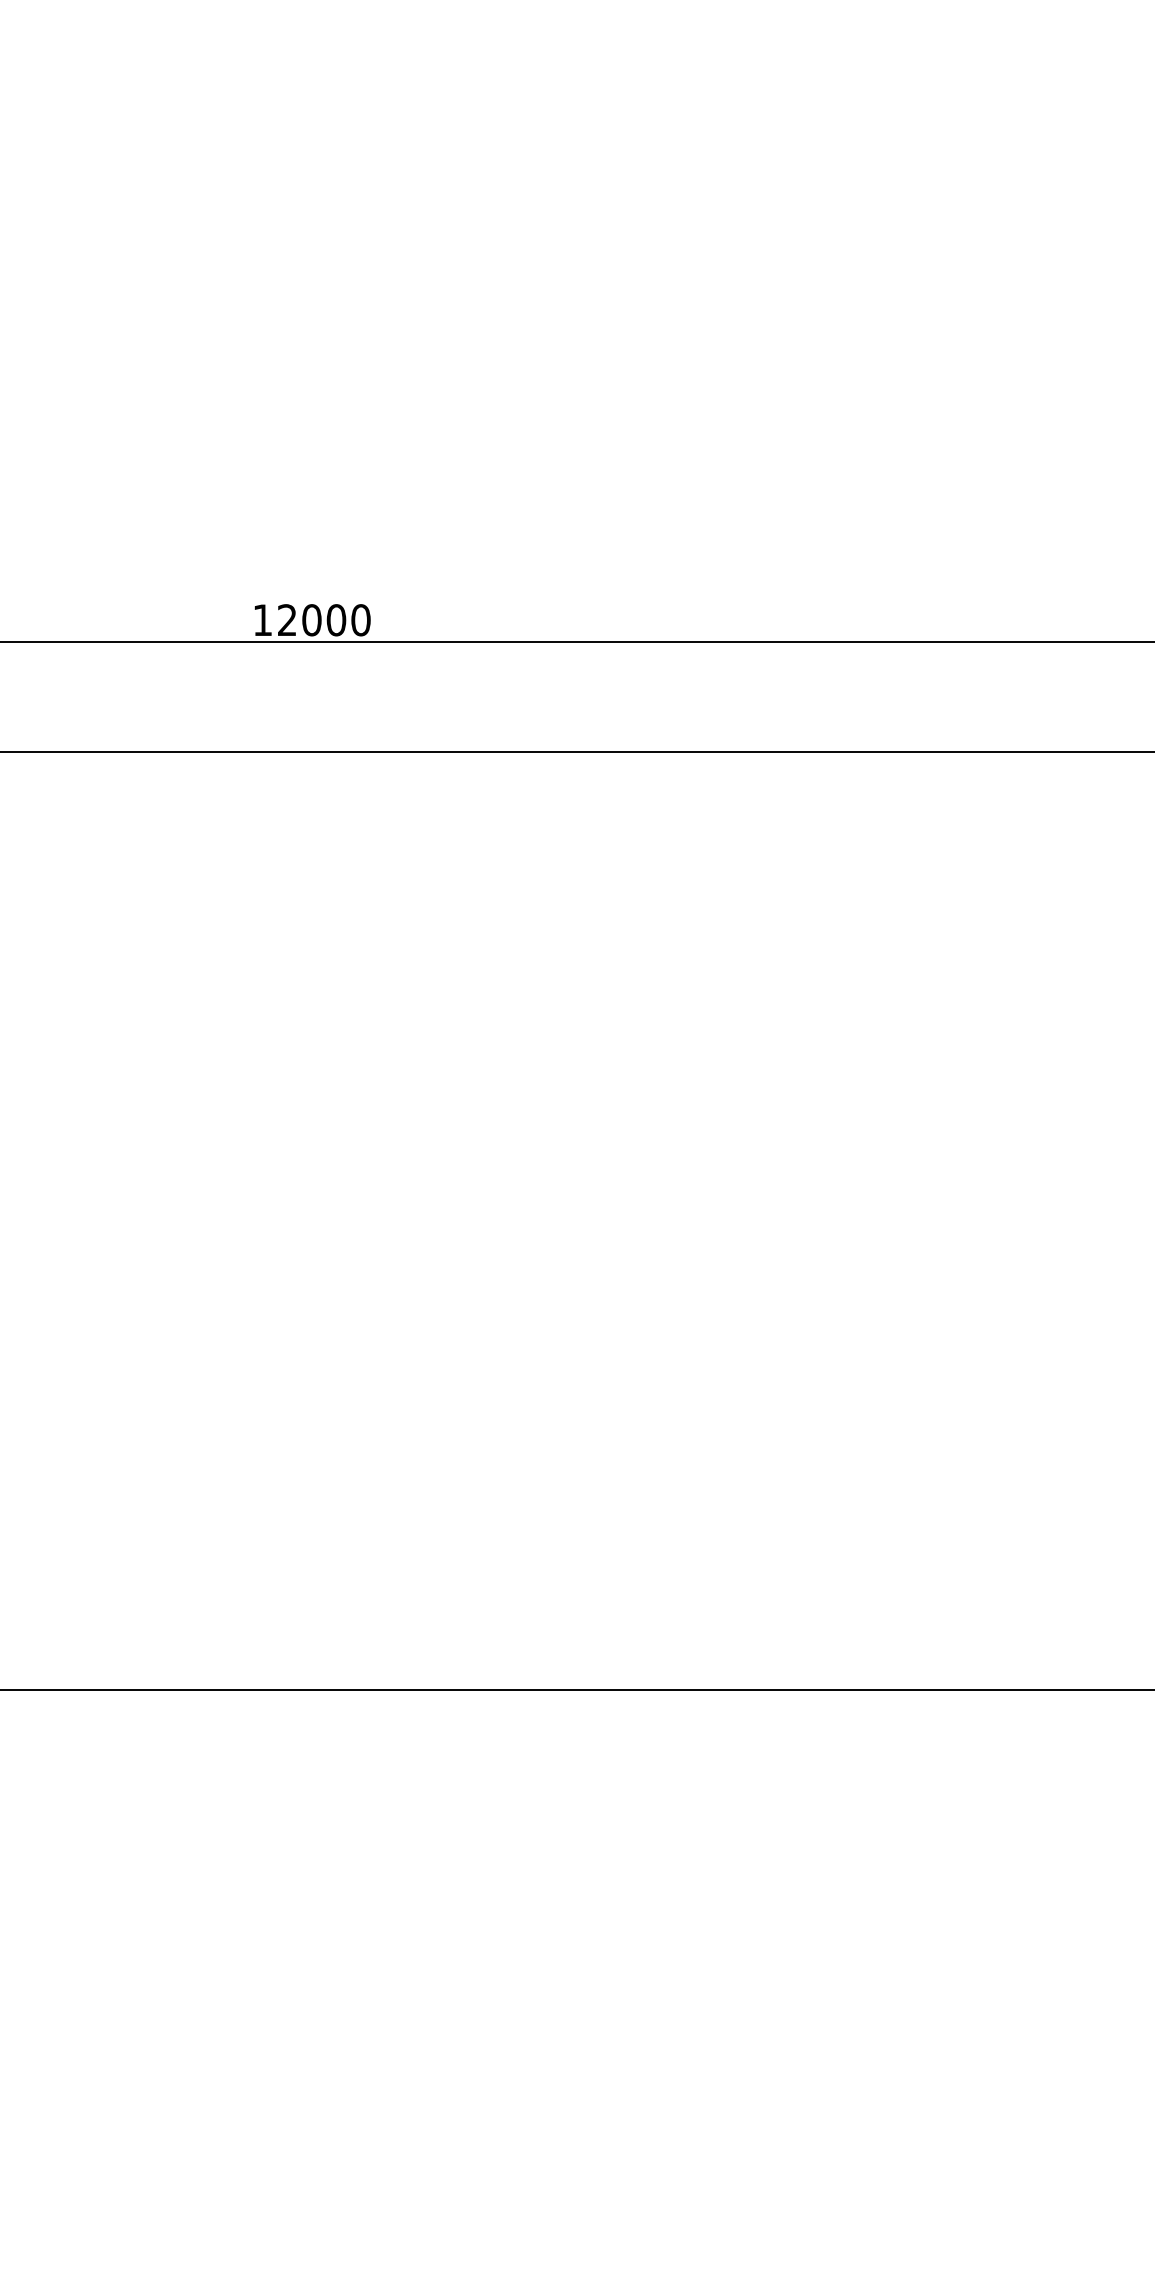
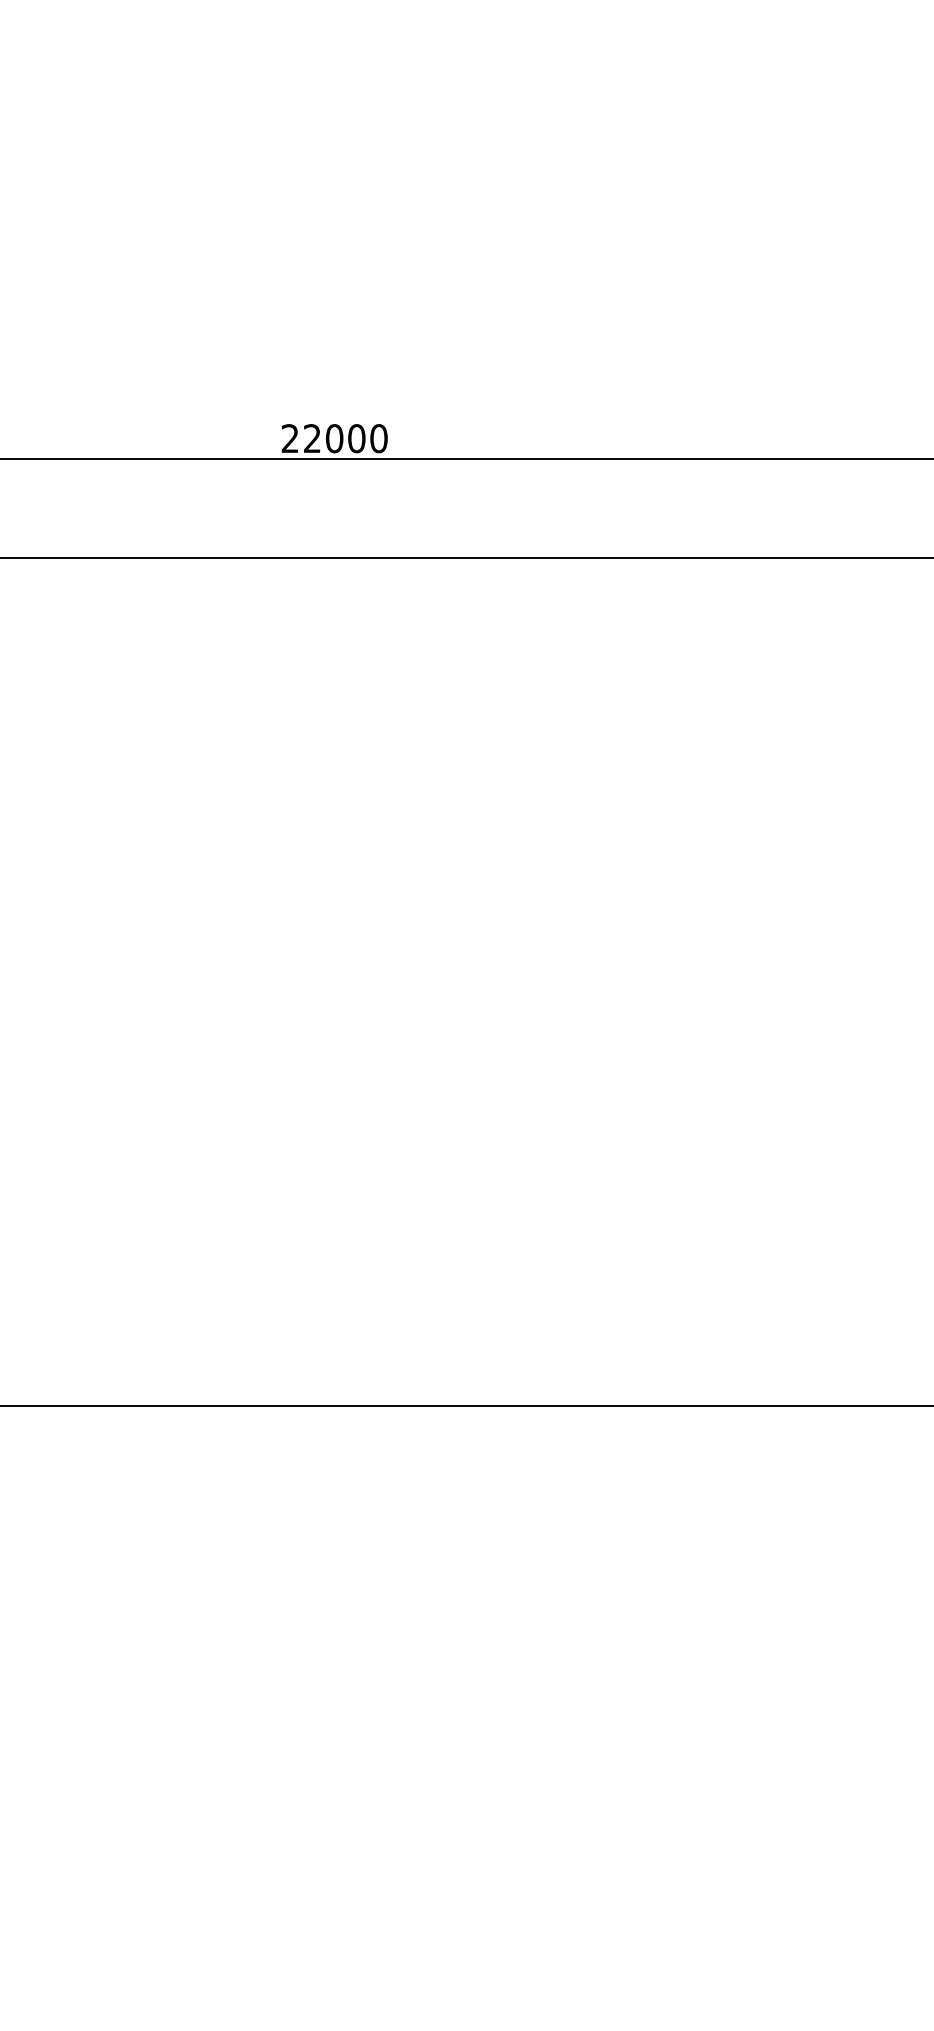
text: (262, 619) -> (289, 437), 12000 -> 22000

